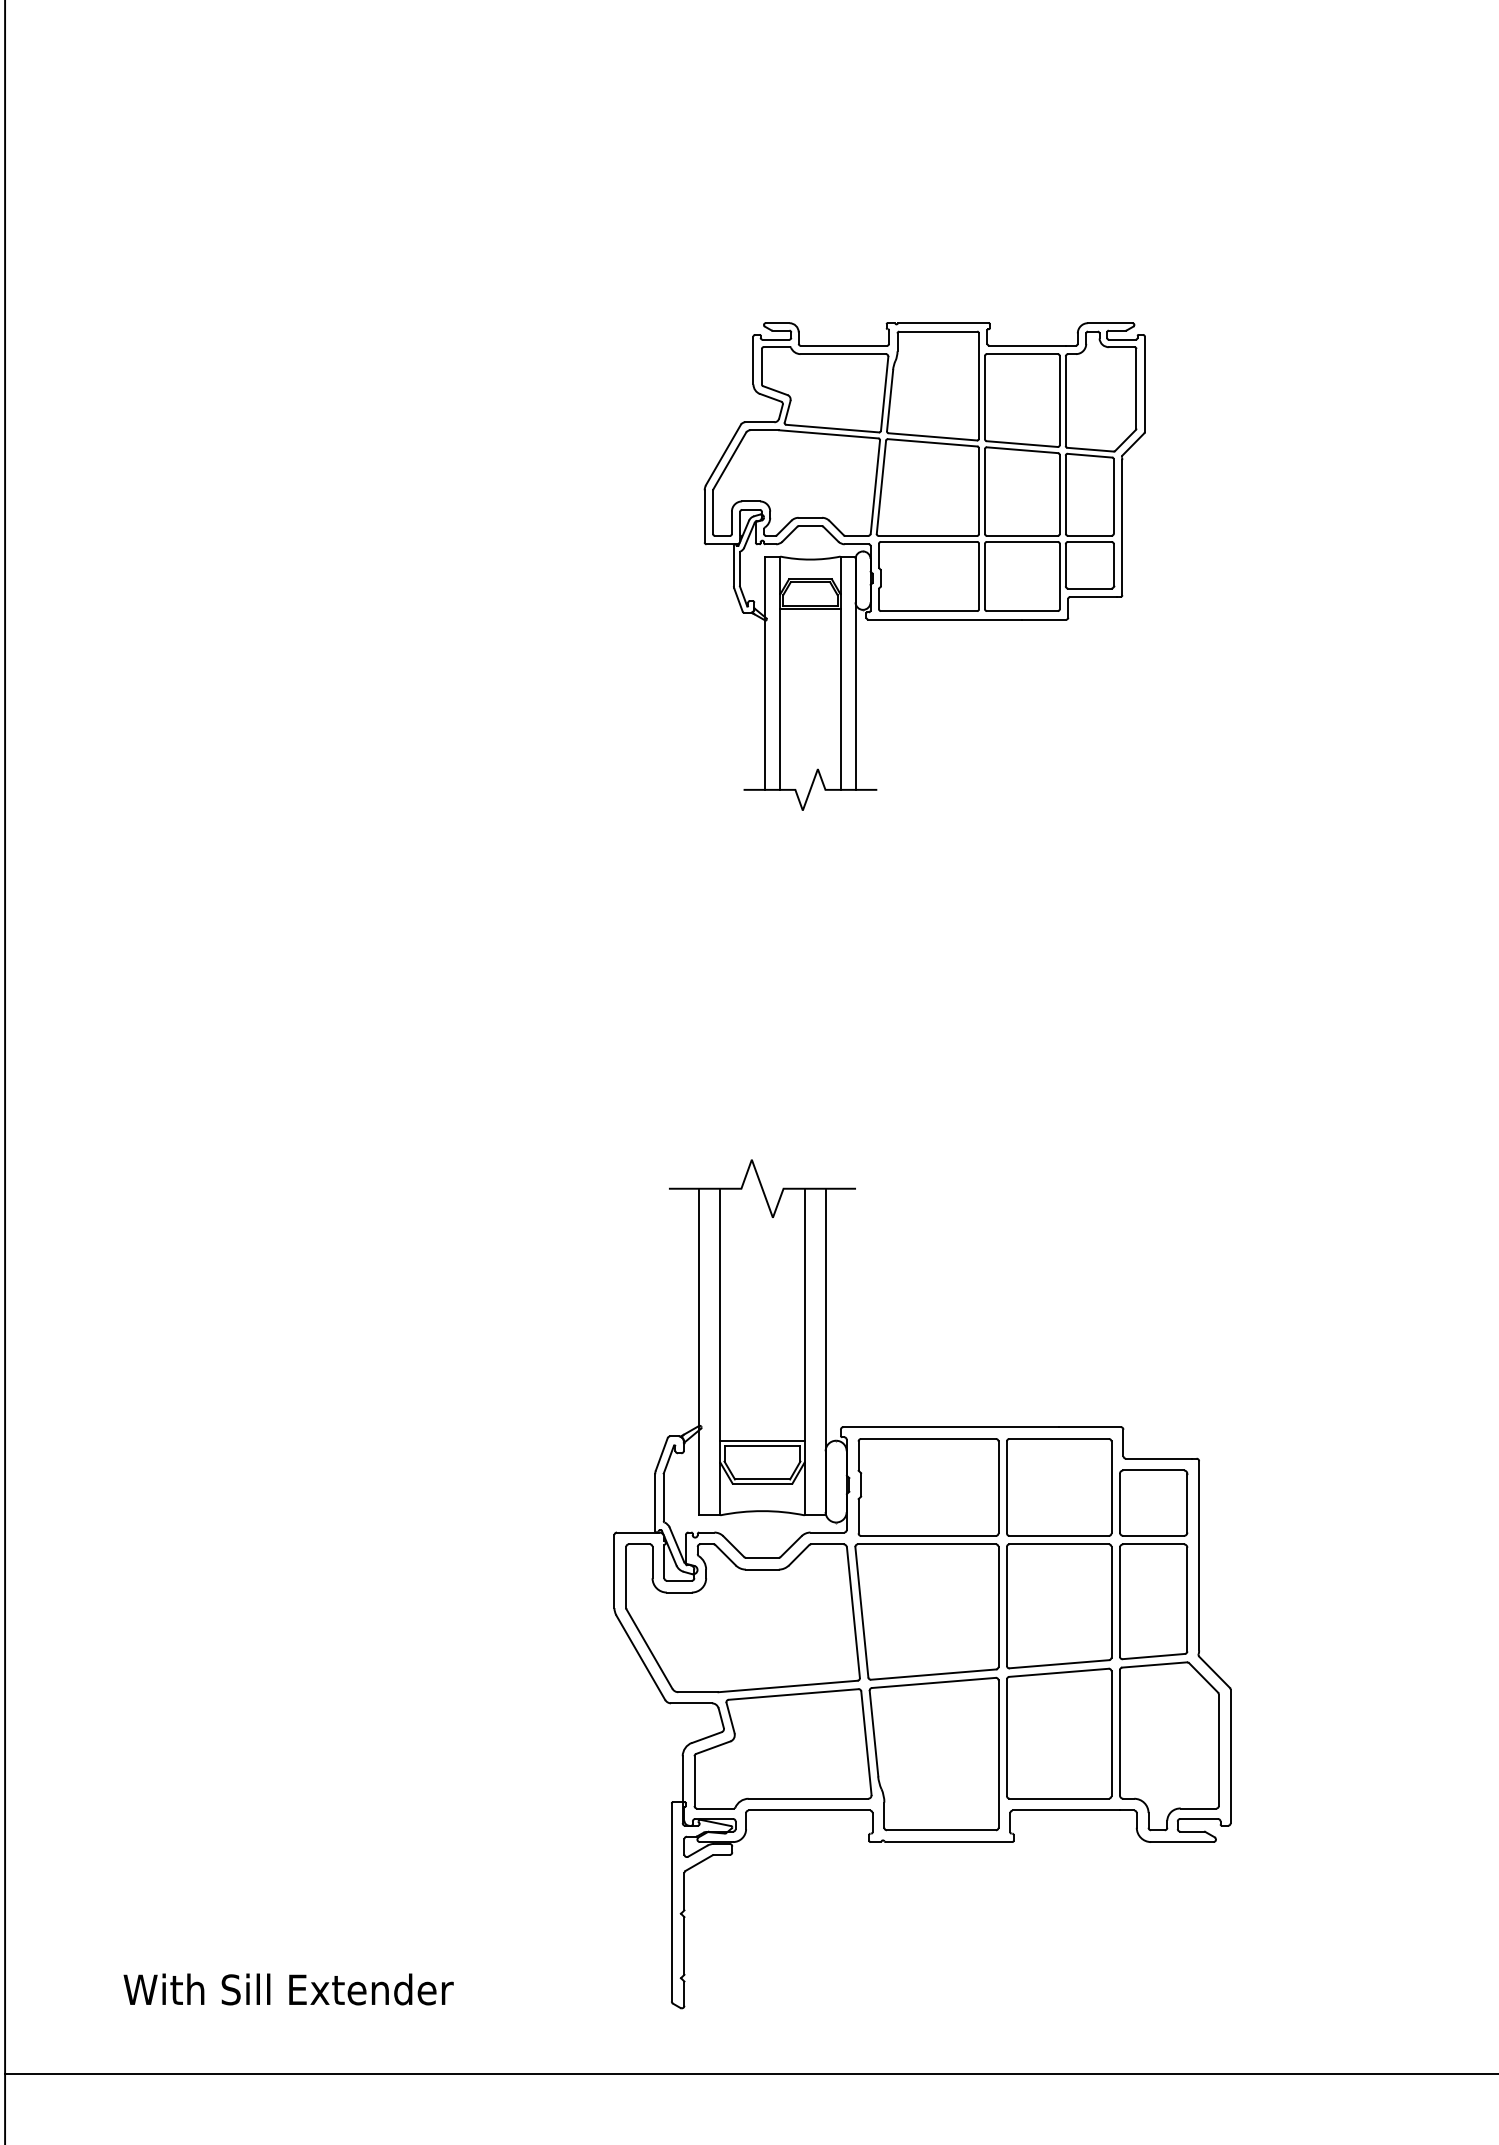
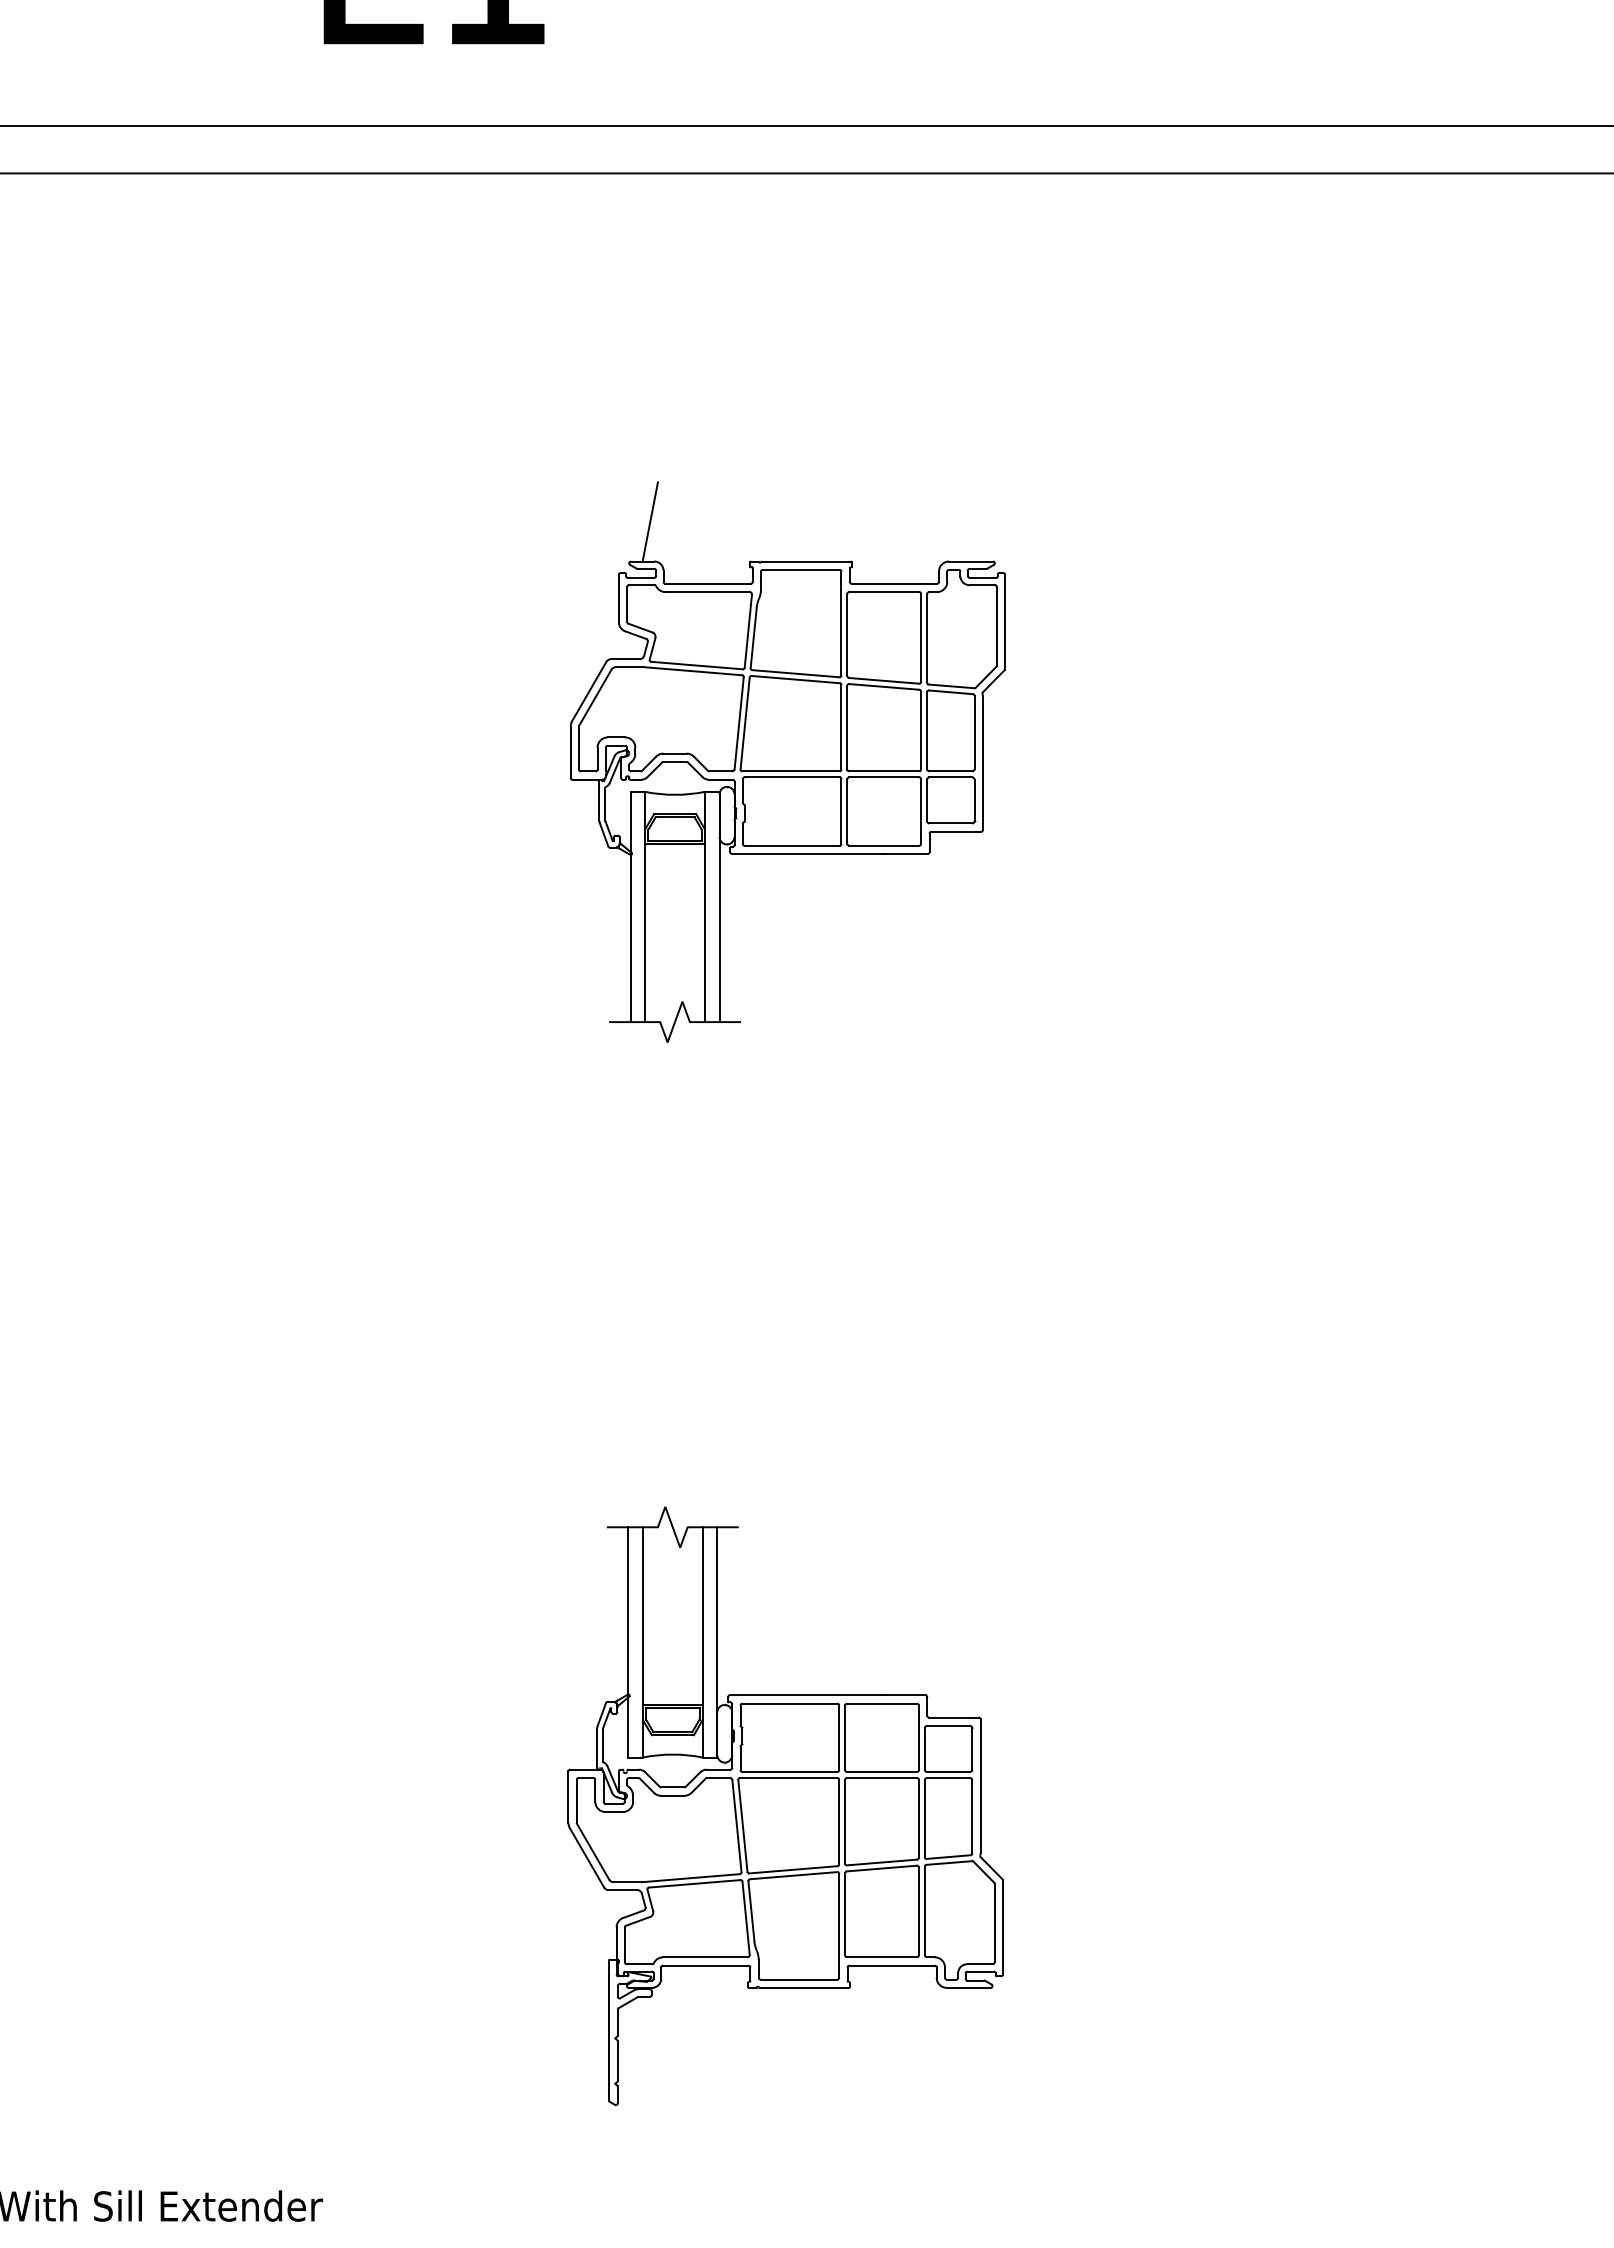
line: (784, 282) -> (649, 521), added
part: (922, 1583) -> (785, 1805), size x0.71

